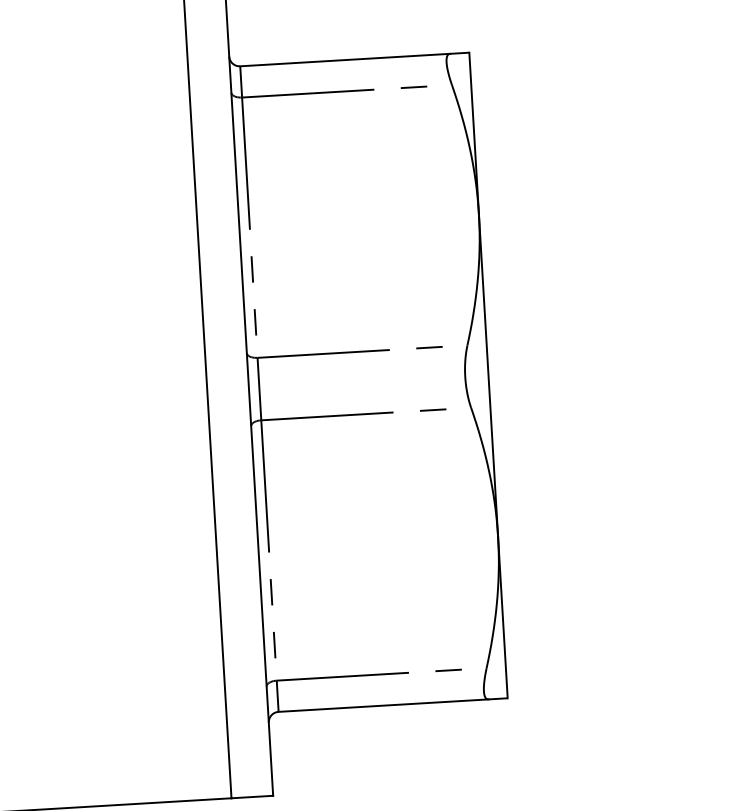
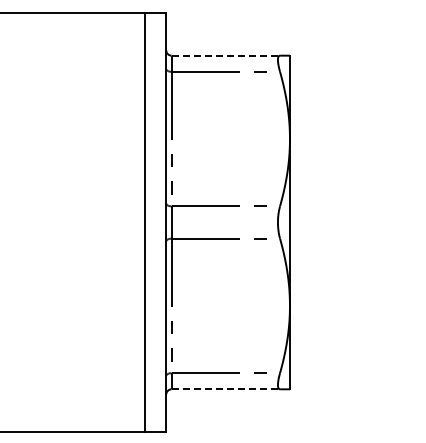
line: (346, 59) -> (226, 55), solid -> dashed
line: (384, 705) -> (226, 389), solid -> dashed

